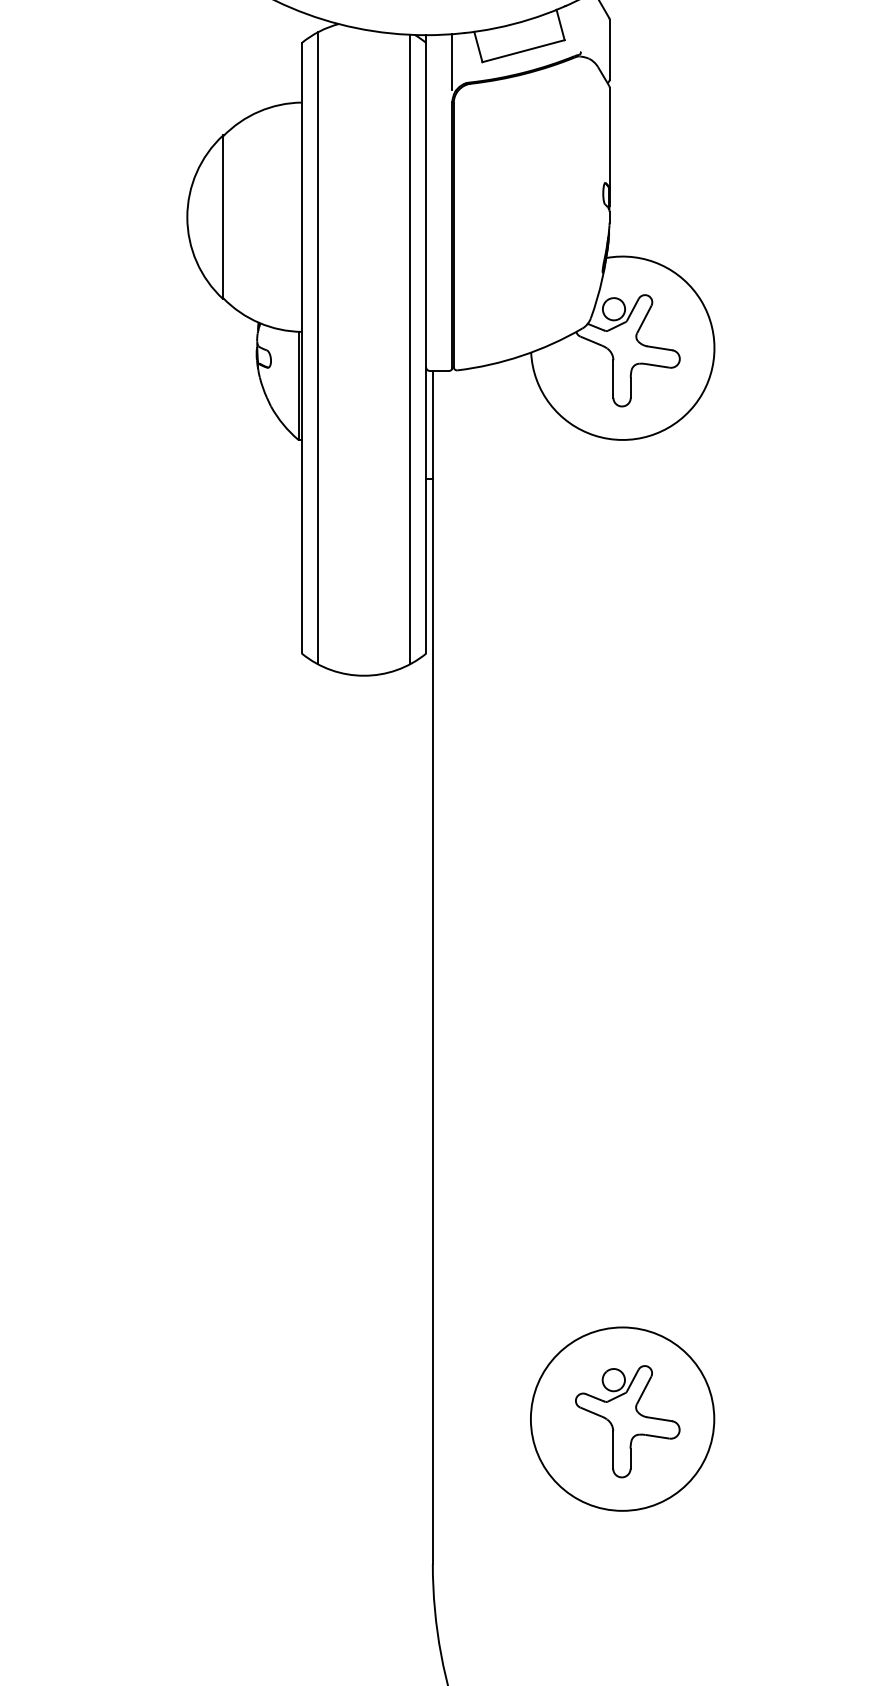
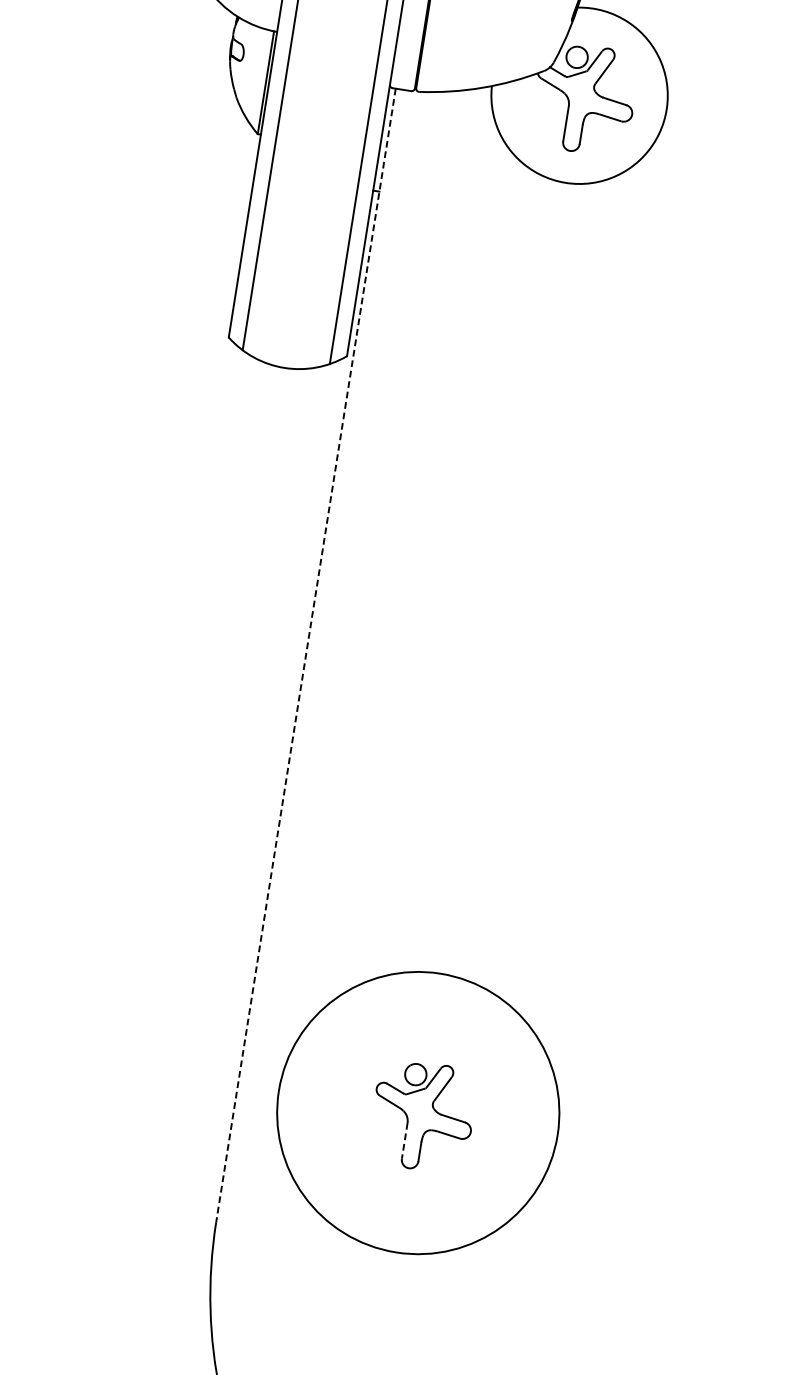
line: (432, 967) -> (305, 655), solid -> dashed
circle: (622, 1418) -> (418, 1112), size x1.6
line: (613, 1449) -> (405, 1140), solid -> dashed

